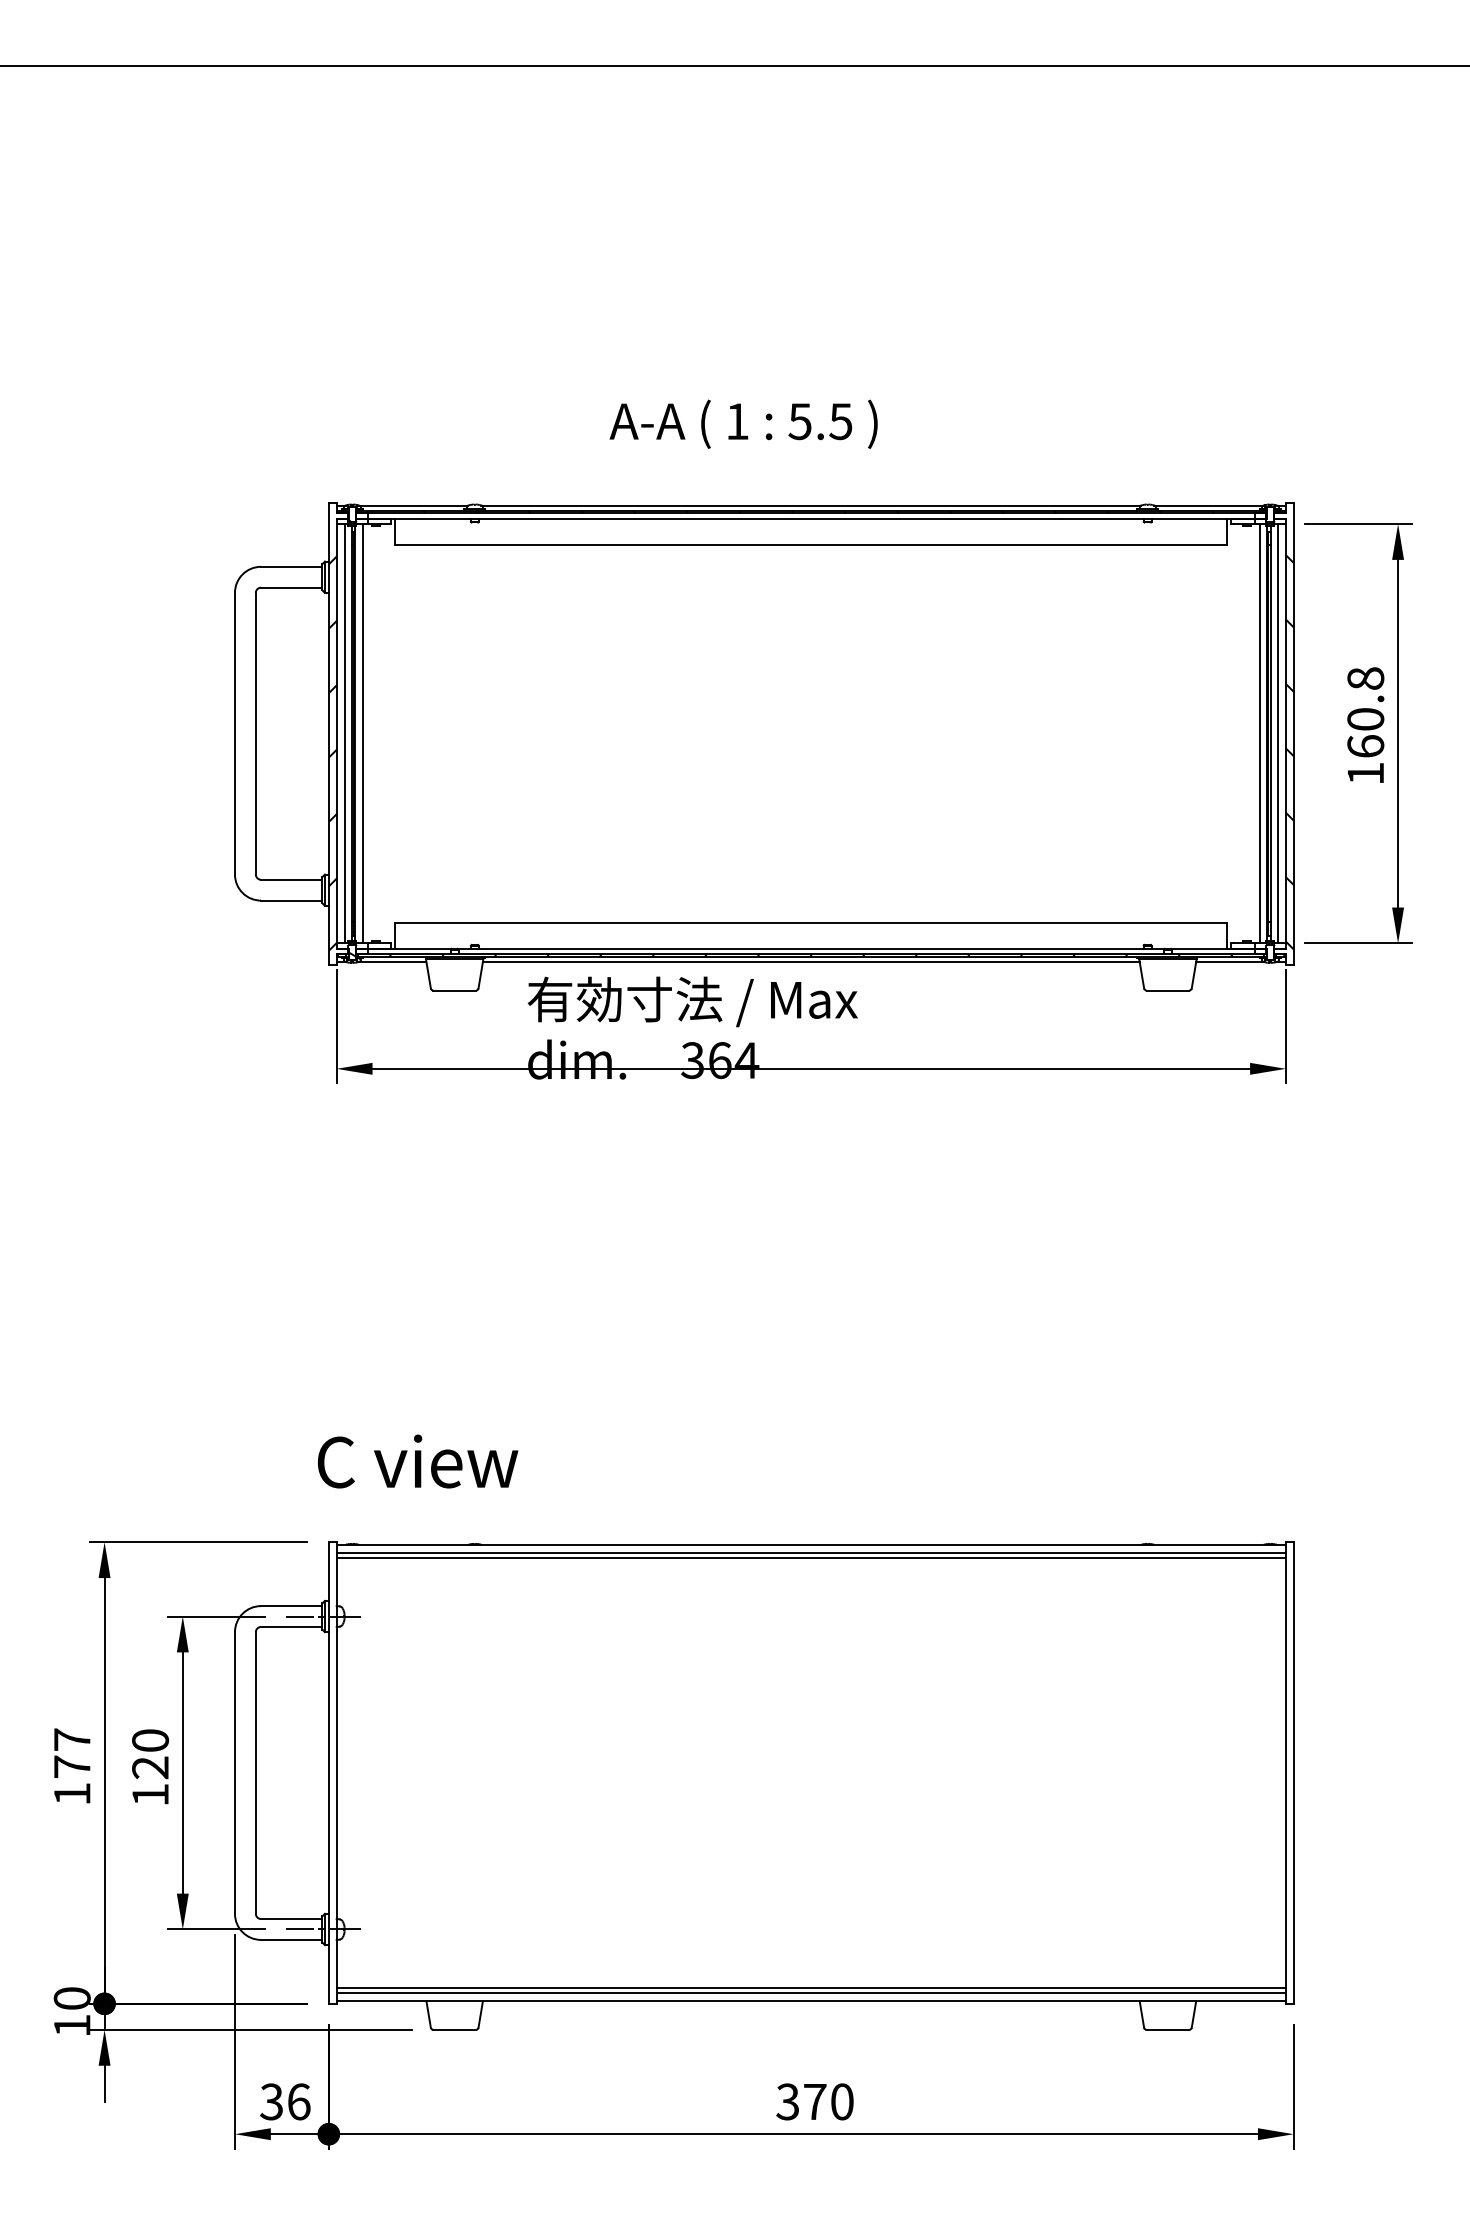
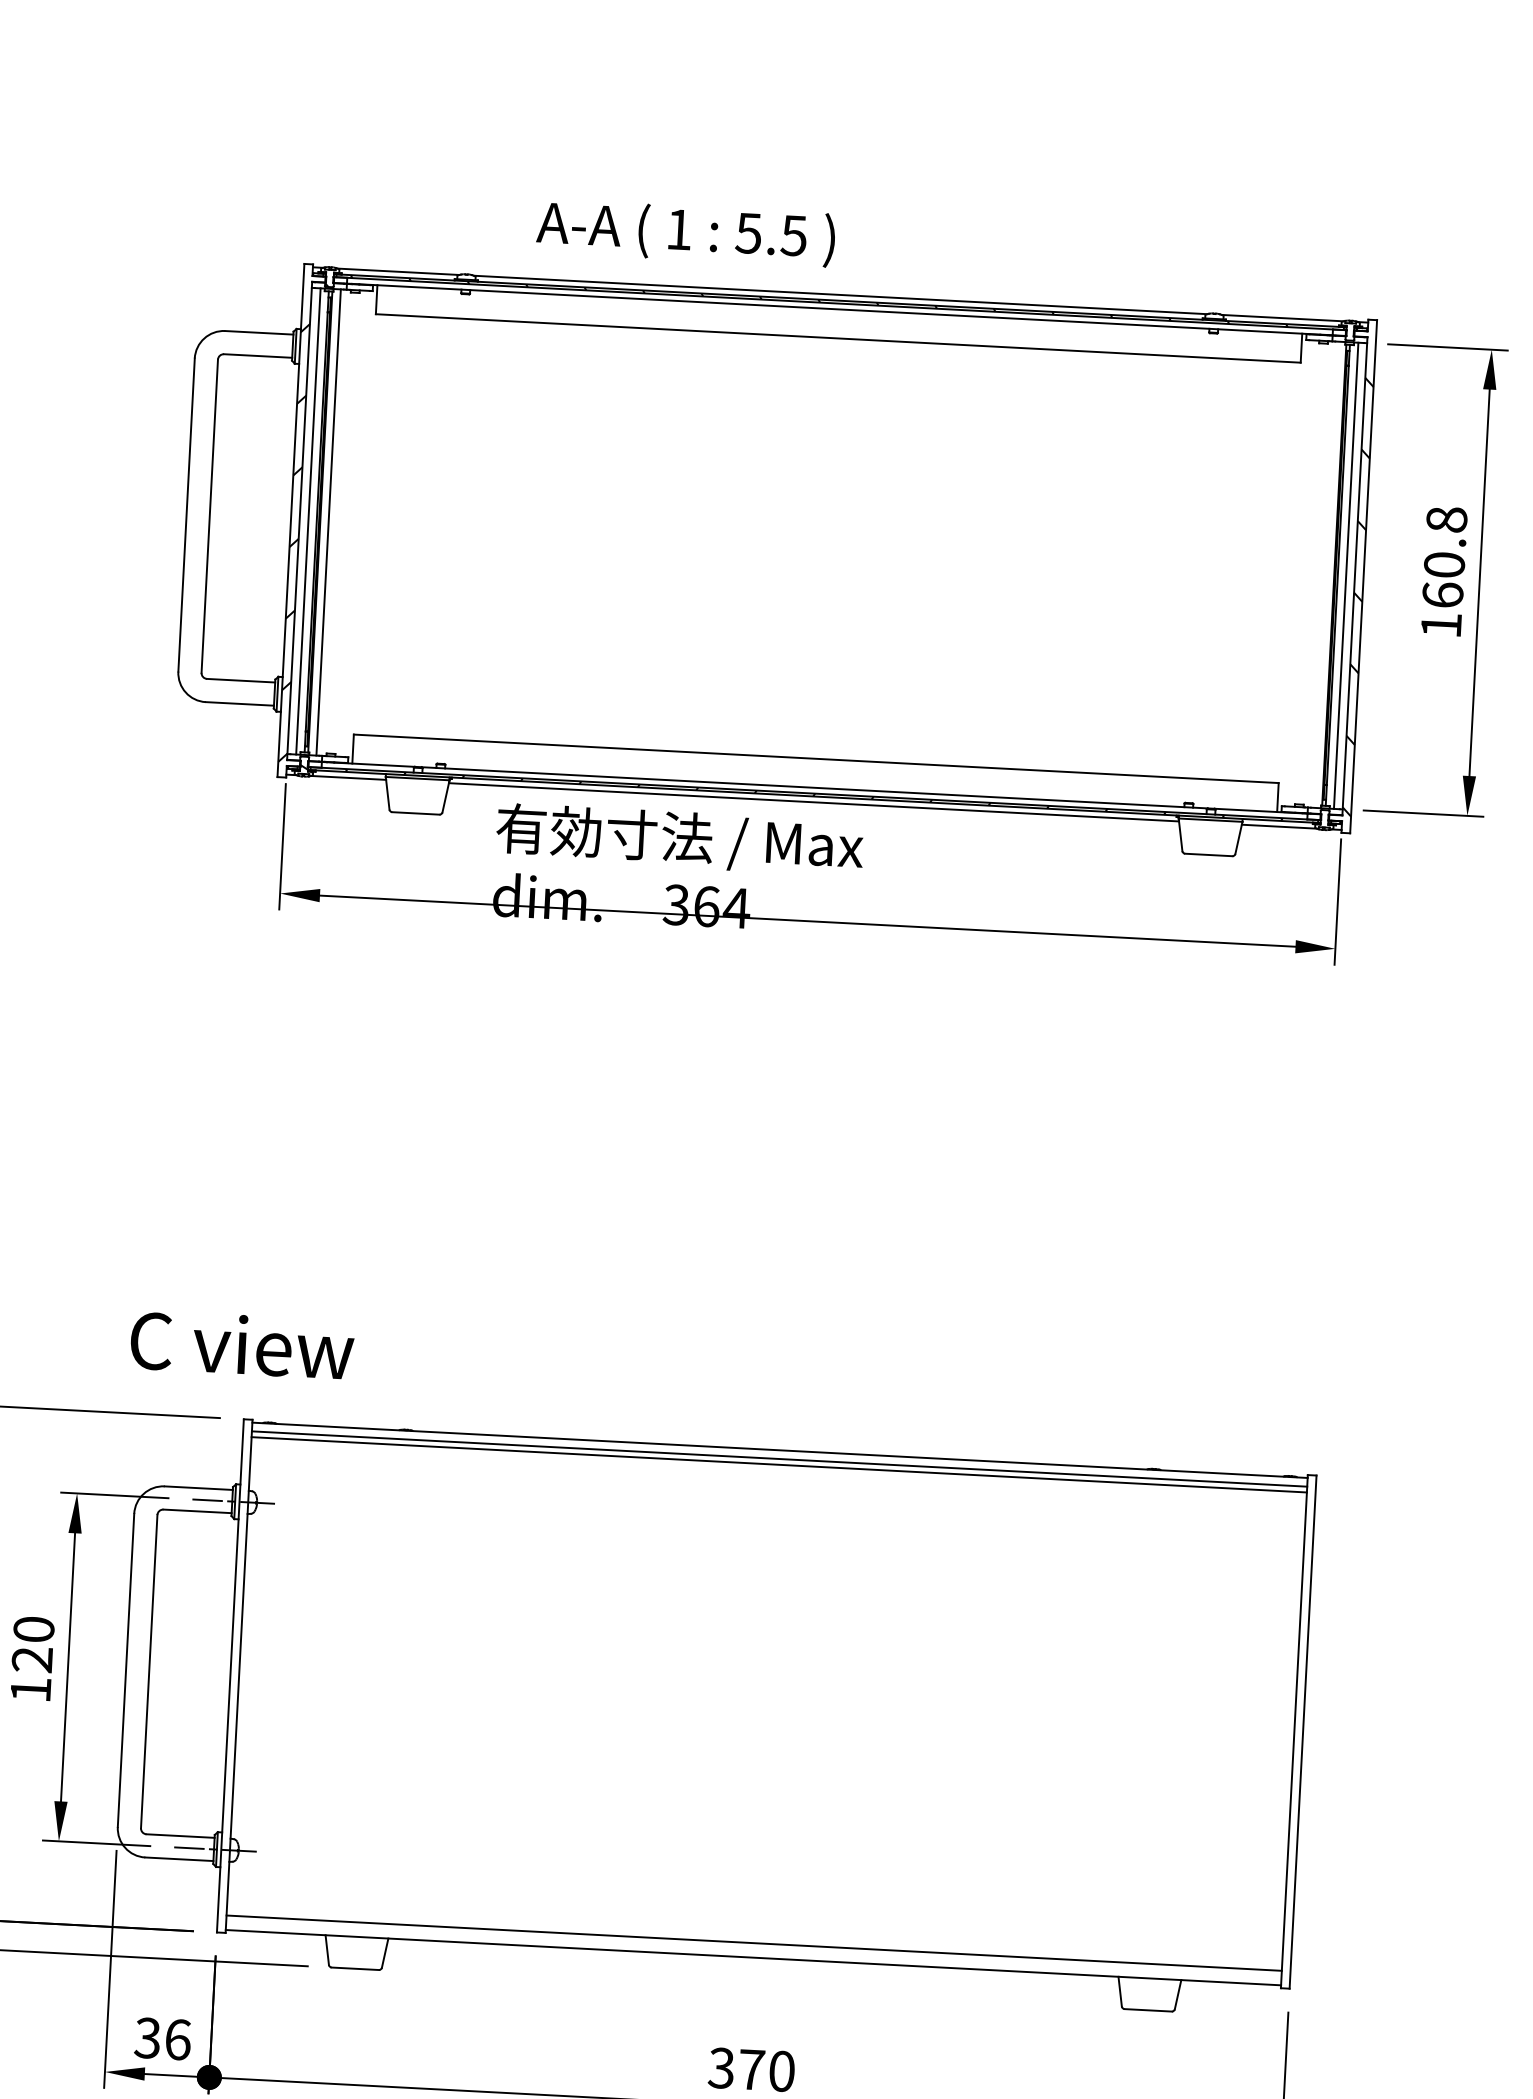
text: (743, 423) -> (685, 232), moved
line: (1259, 733) -> (1325, 574), removed
text: (418, 1461) -> (242, 1344), moved
line: (810, 1993) -> (752, 1949), removed

